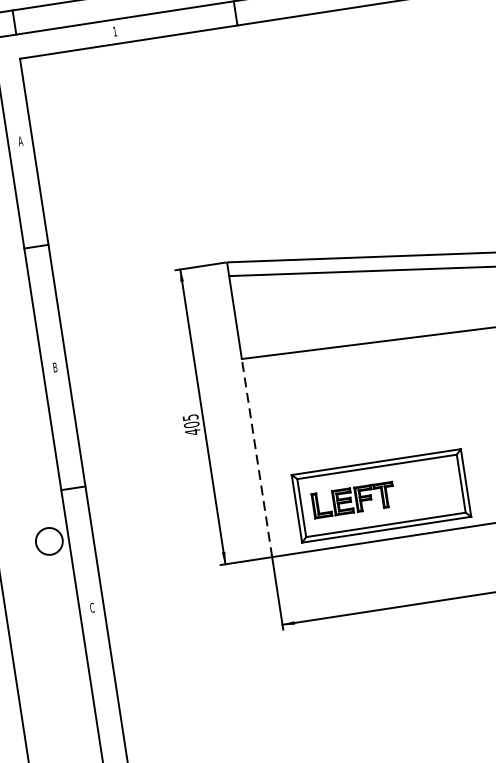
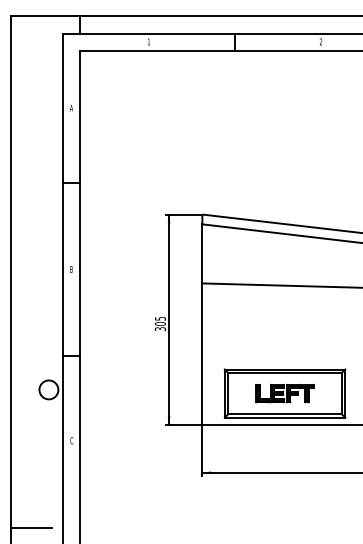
text: (192, 432) -> (160, 329), 405 -> 305
line: (257, 458) -> (202, 354), dashed -> solid
part: (352, 500) -> (284, 393), moved
line: (54, 738) -> (31, 527), added

